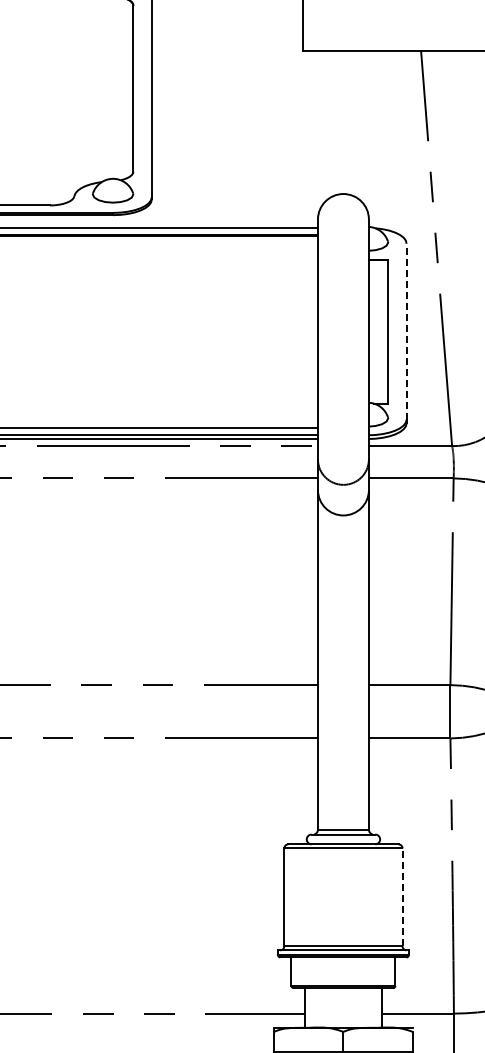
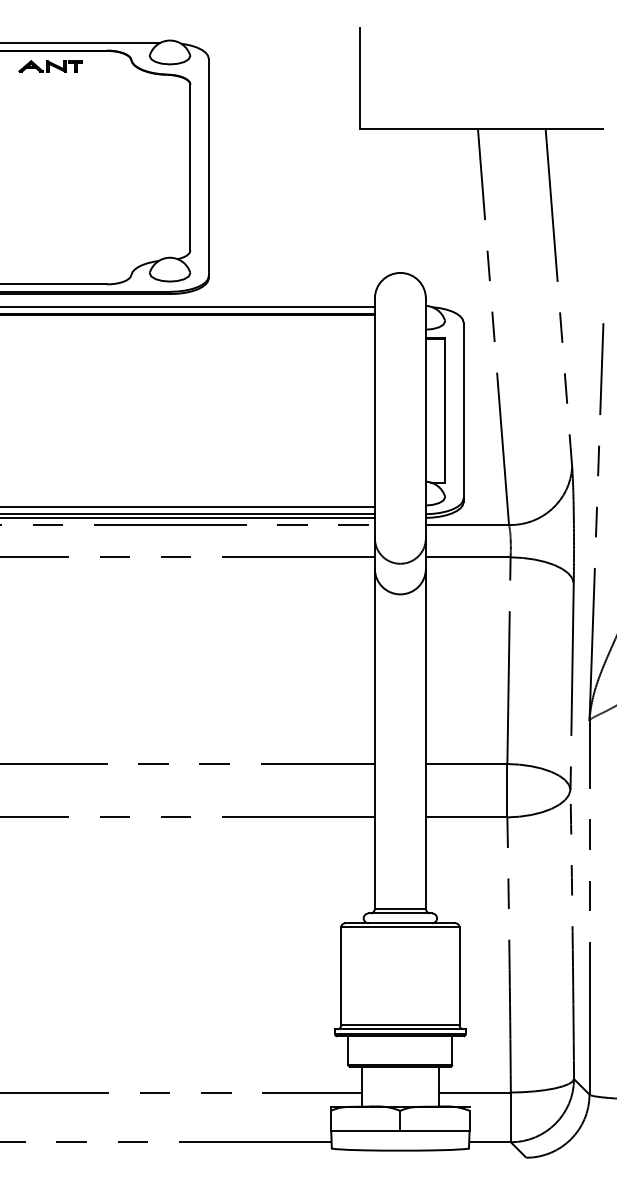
line: (406, 331) -> (463, 410), dashed -> solid
line: (402, 897) -> (459, 976), dashed -> solid

